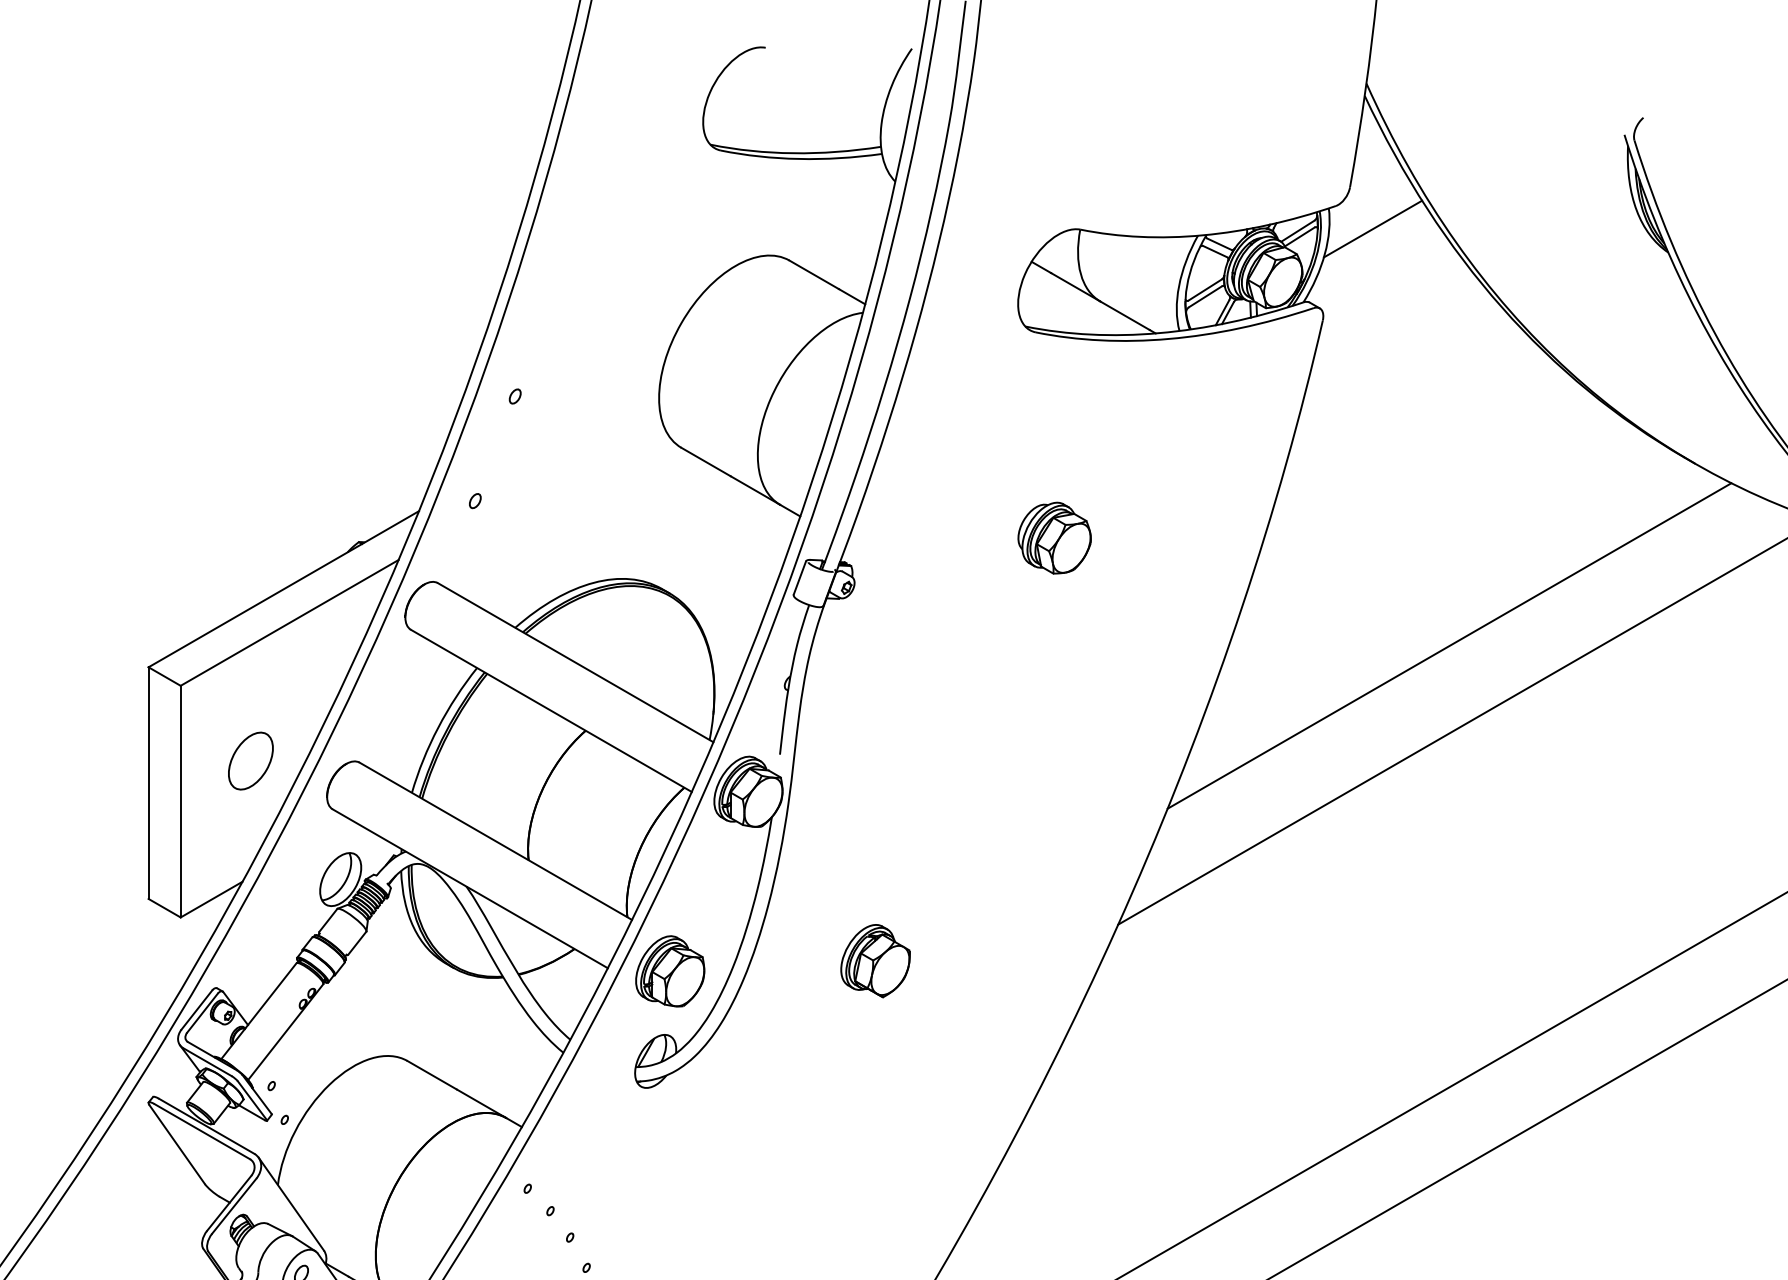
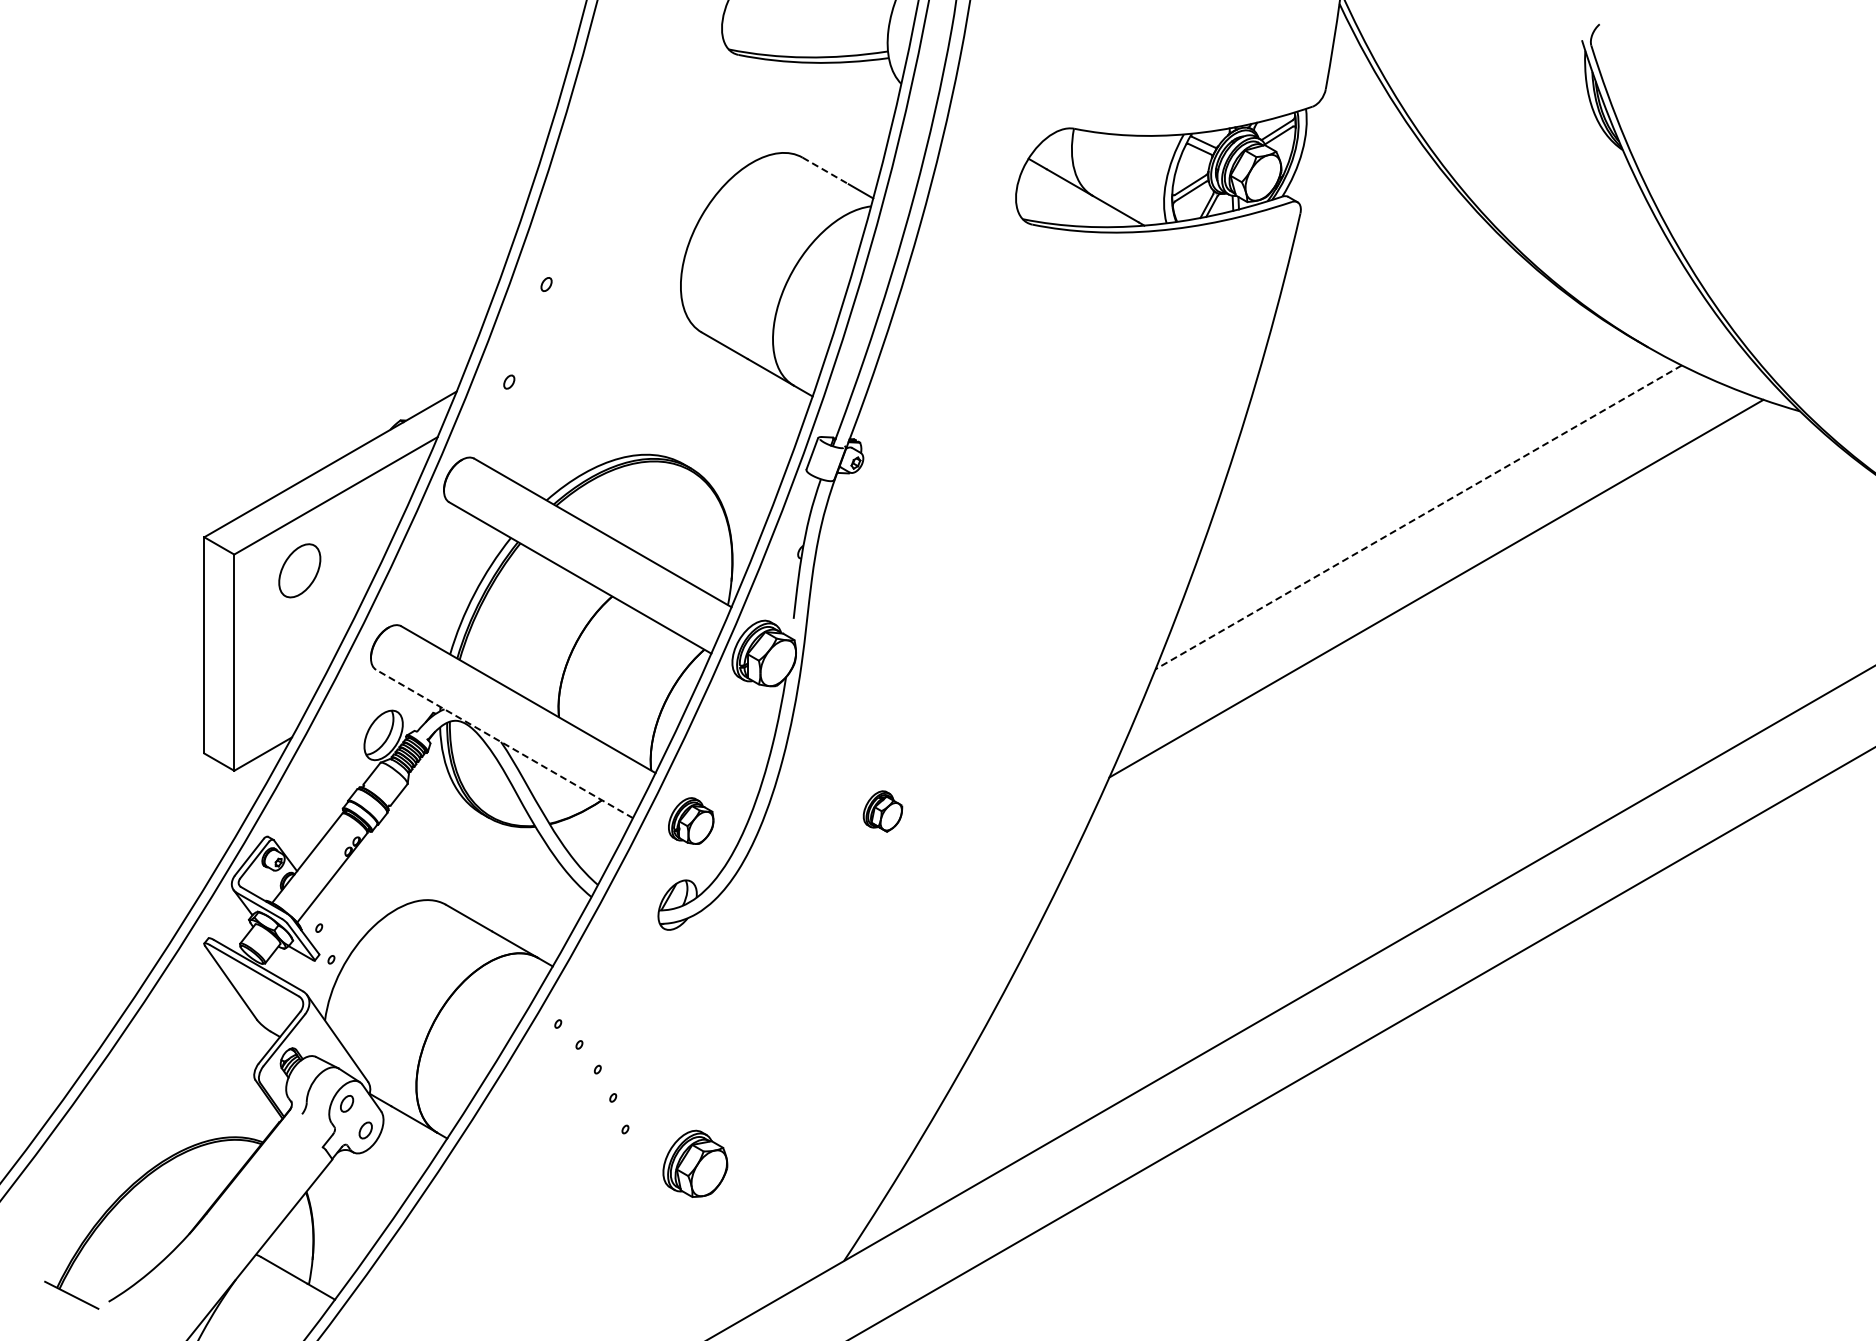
line: (1373, 228) -> (1347, 127), removed
line: (814, 274) -> (825, 170), solid -> dashed
part: (1054, 537) -> (1049, 416), removed
line: (1449, 646) -> (1418, 517), solid -> dashed
part: (250, 760) -> (299, 570), moved
line: (470, 888) -> (504, 743), solid -> dashed
part: (875, 961) -> (882, 811), size x0.6
part: (669, 970) -> (690, 820), size x0.7

